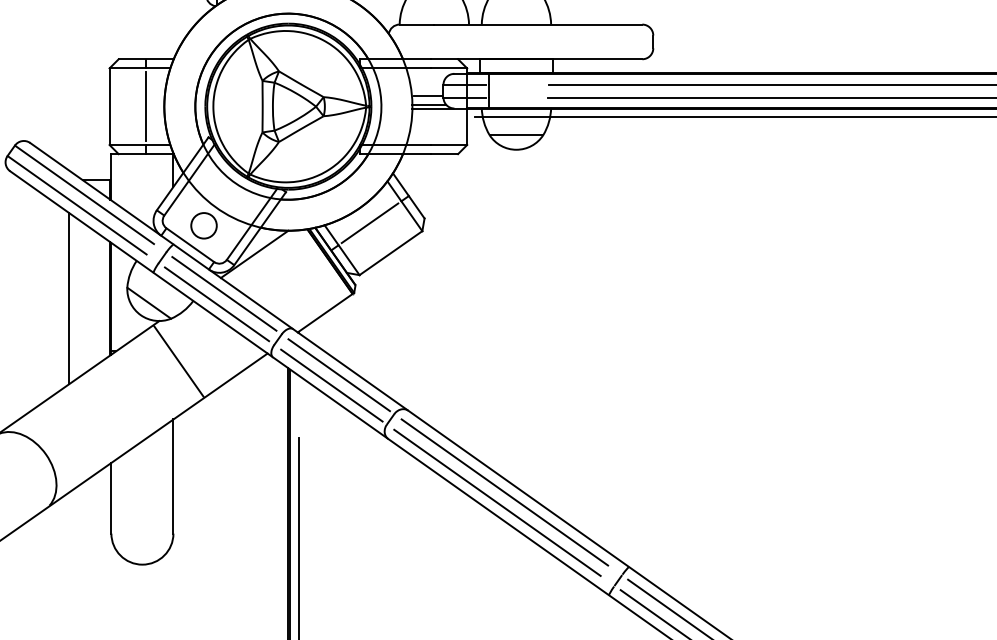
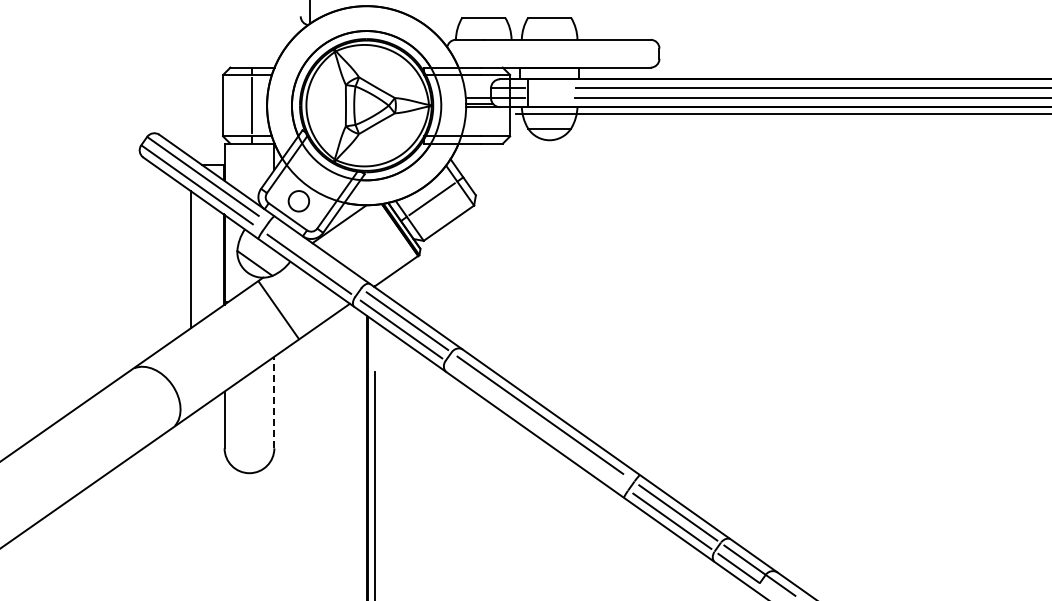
line: (224, 293) -> (315, 255), removed
line: (173, 476) -> (274, 402), solid -> dashed
line: (497, 502) -> (534, 423), removed

